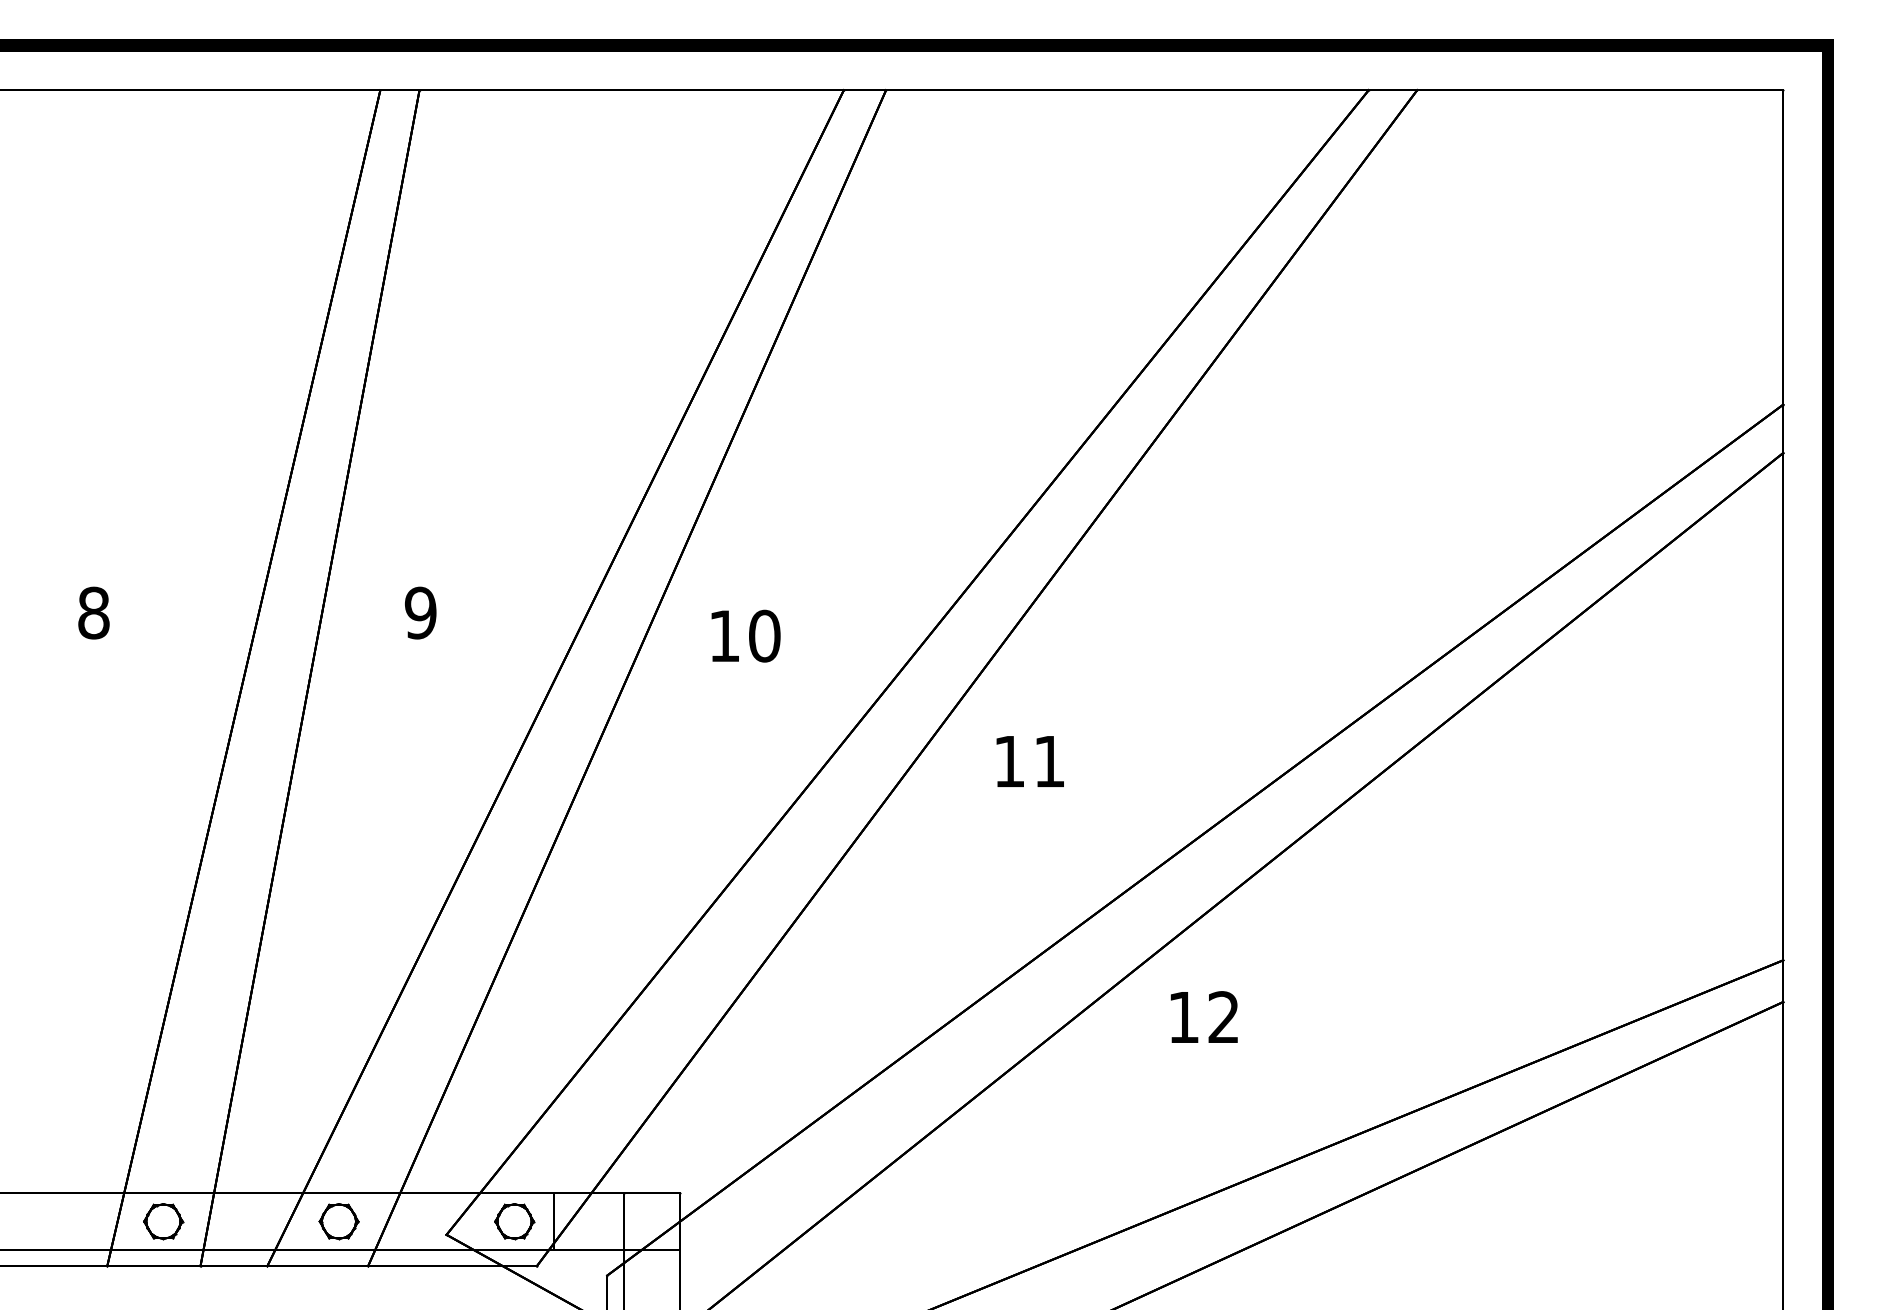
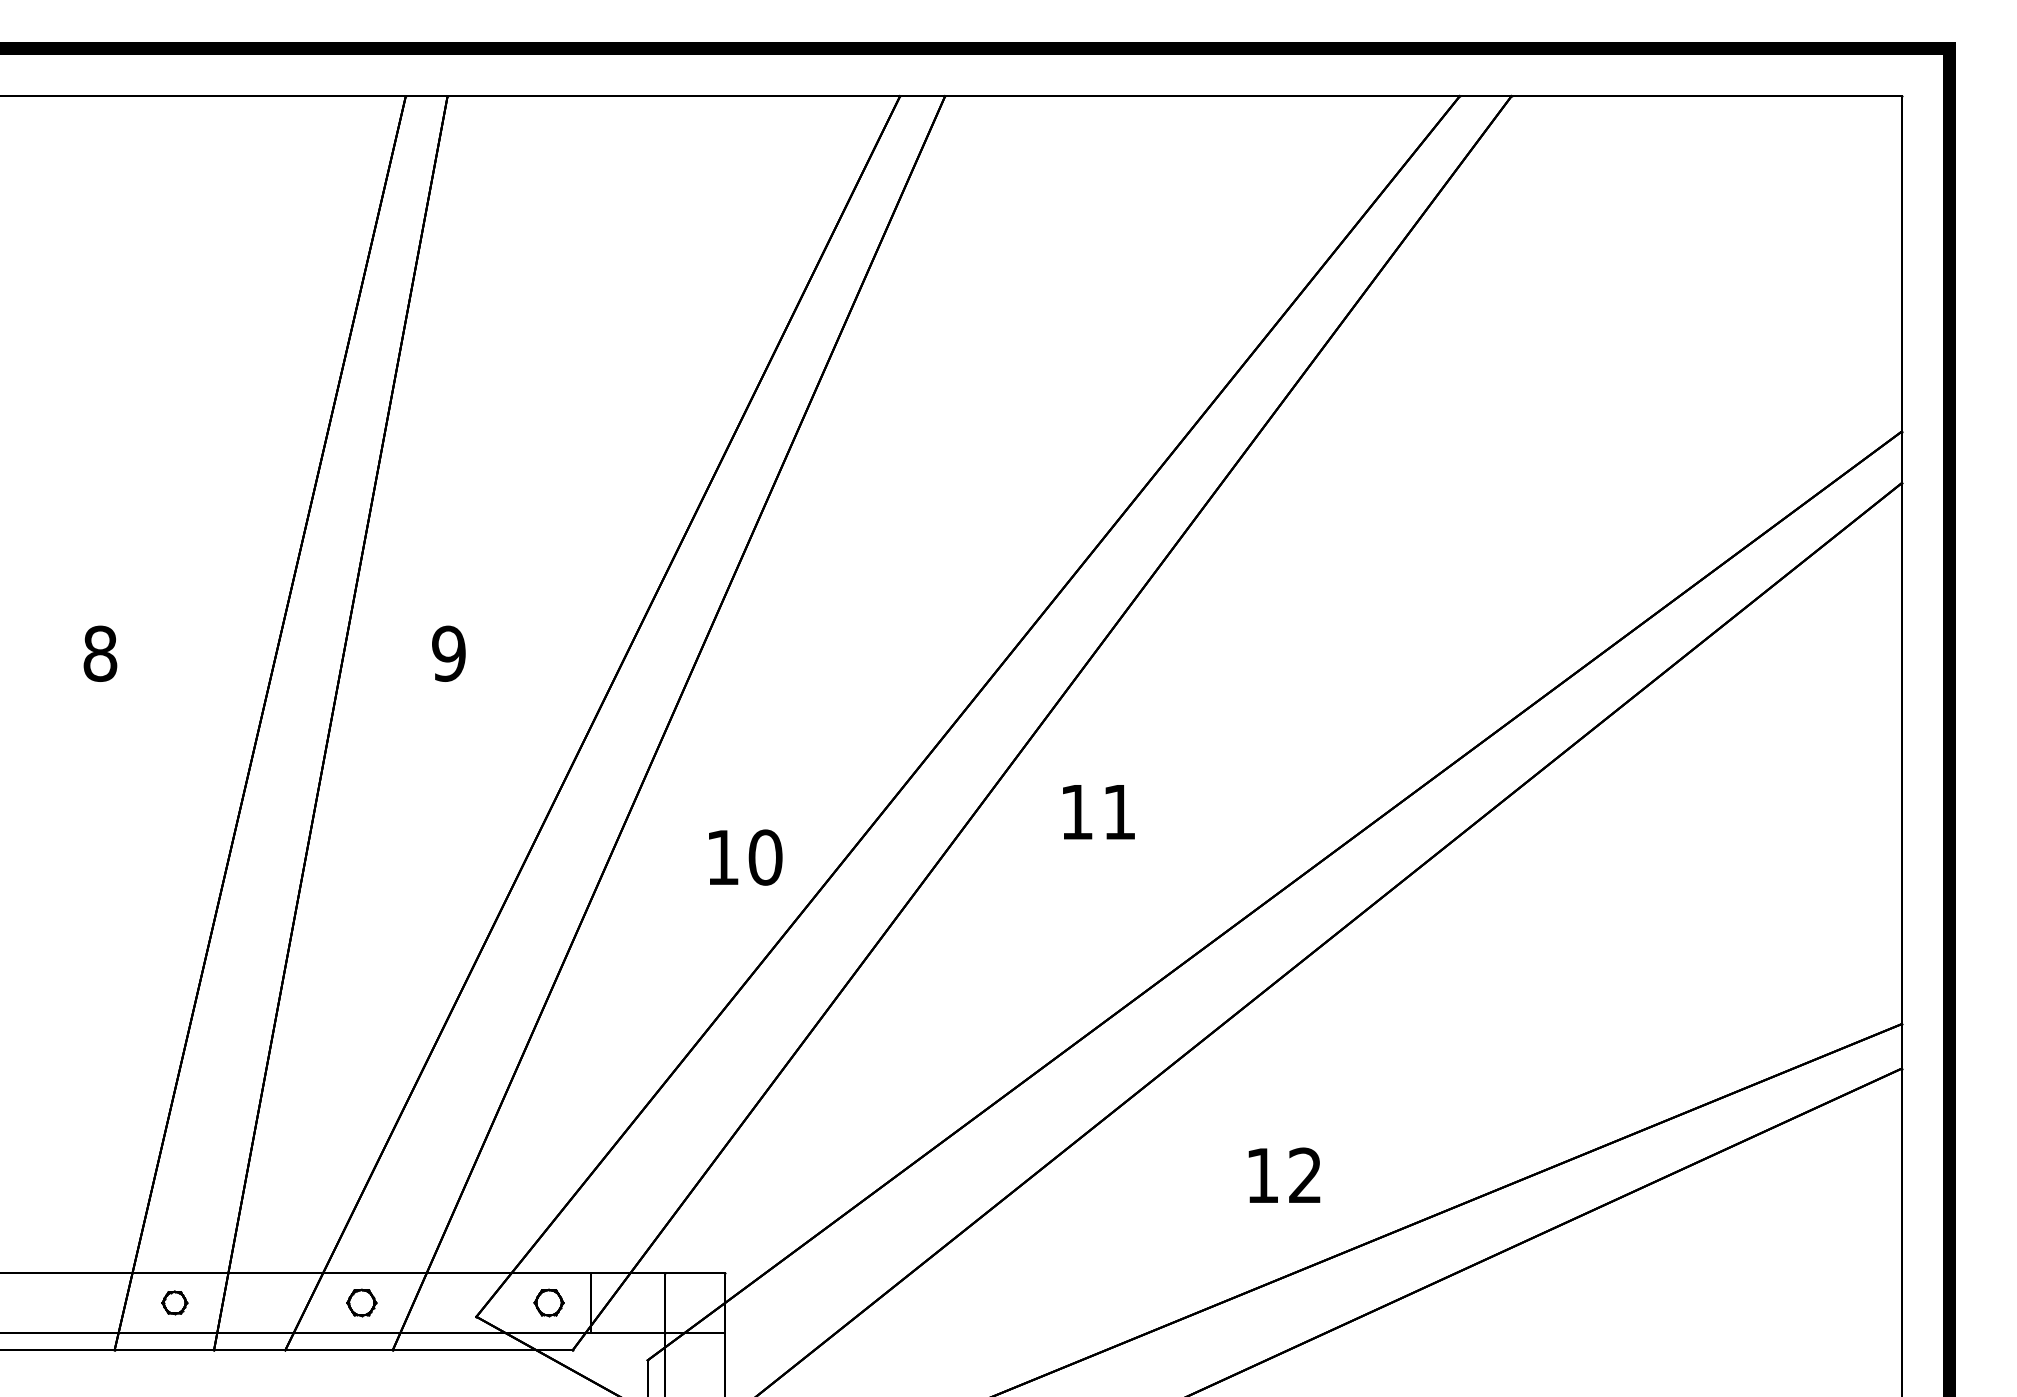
text: (745, 635) -> (745, 856), moved
text: (1203, 1016) -> (1283, 1174), moved
part: (163, 1221) -> (174, 1302), size x0.6
part: (338, 1221) -> (361, 1302), size x0.7
part: (514, 1221) -> (548, 1302), size x0.7

